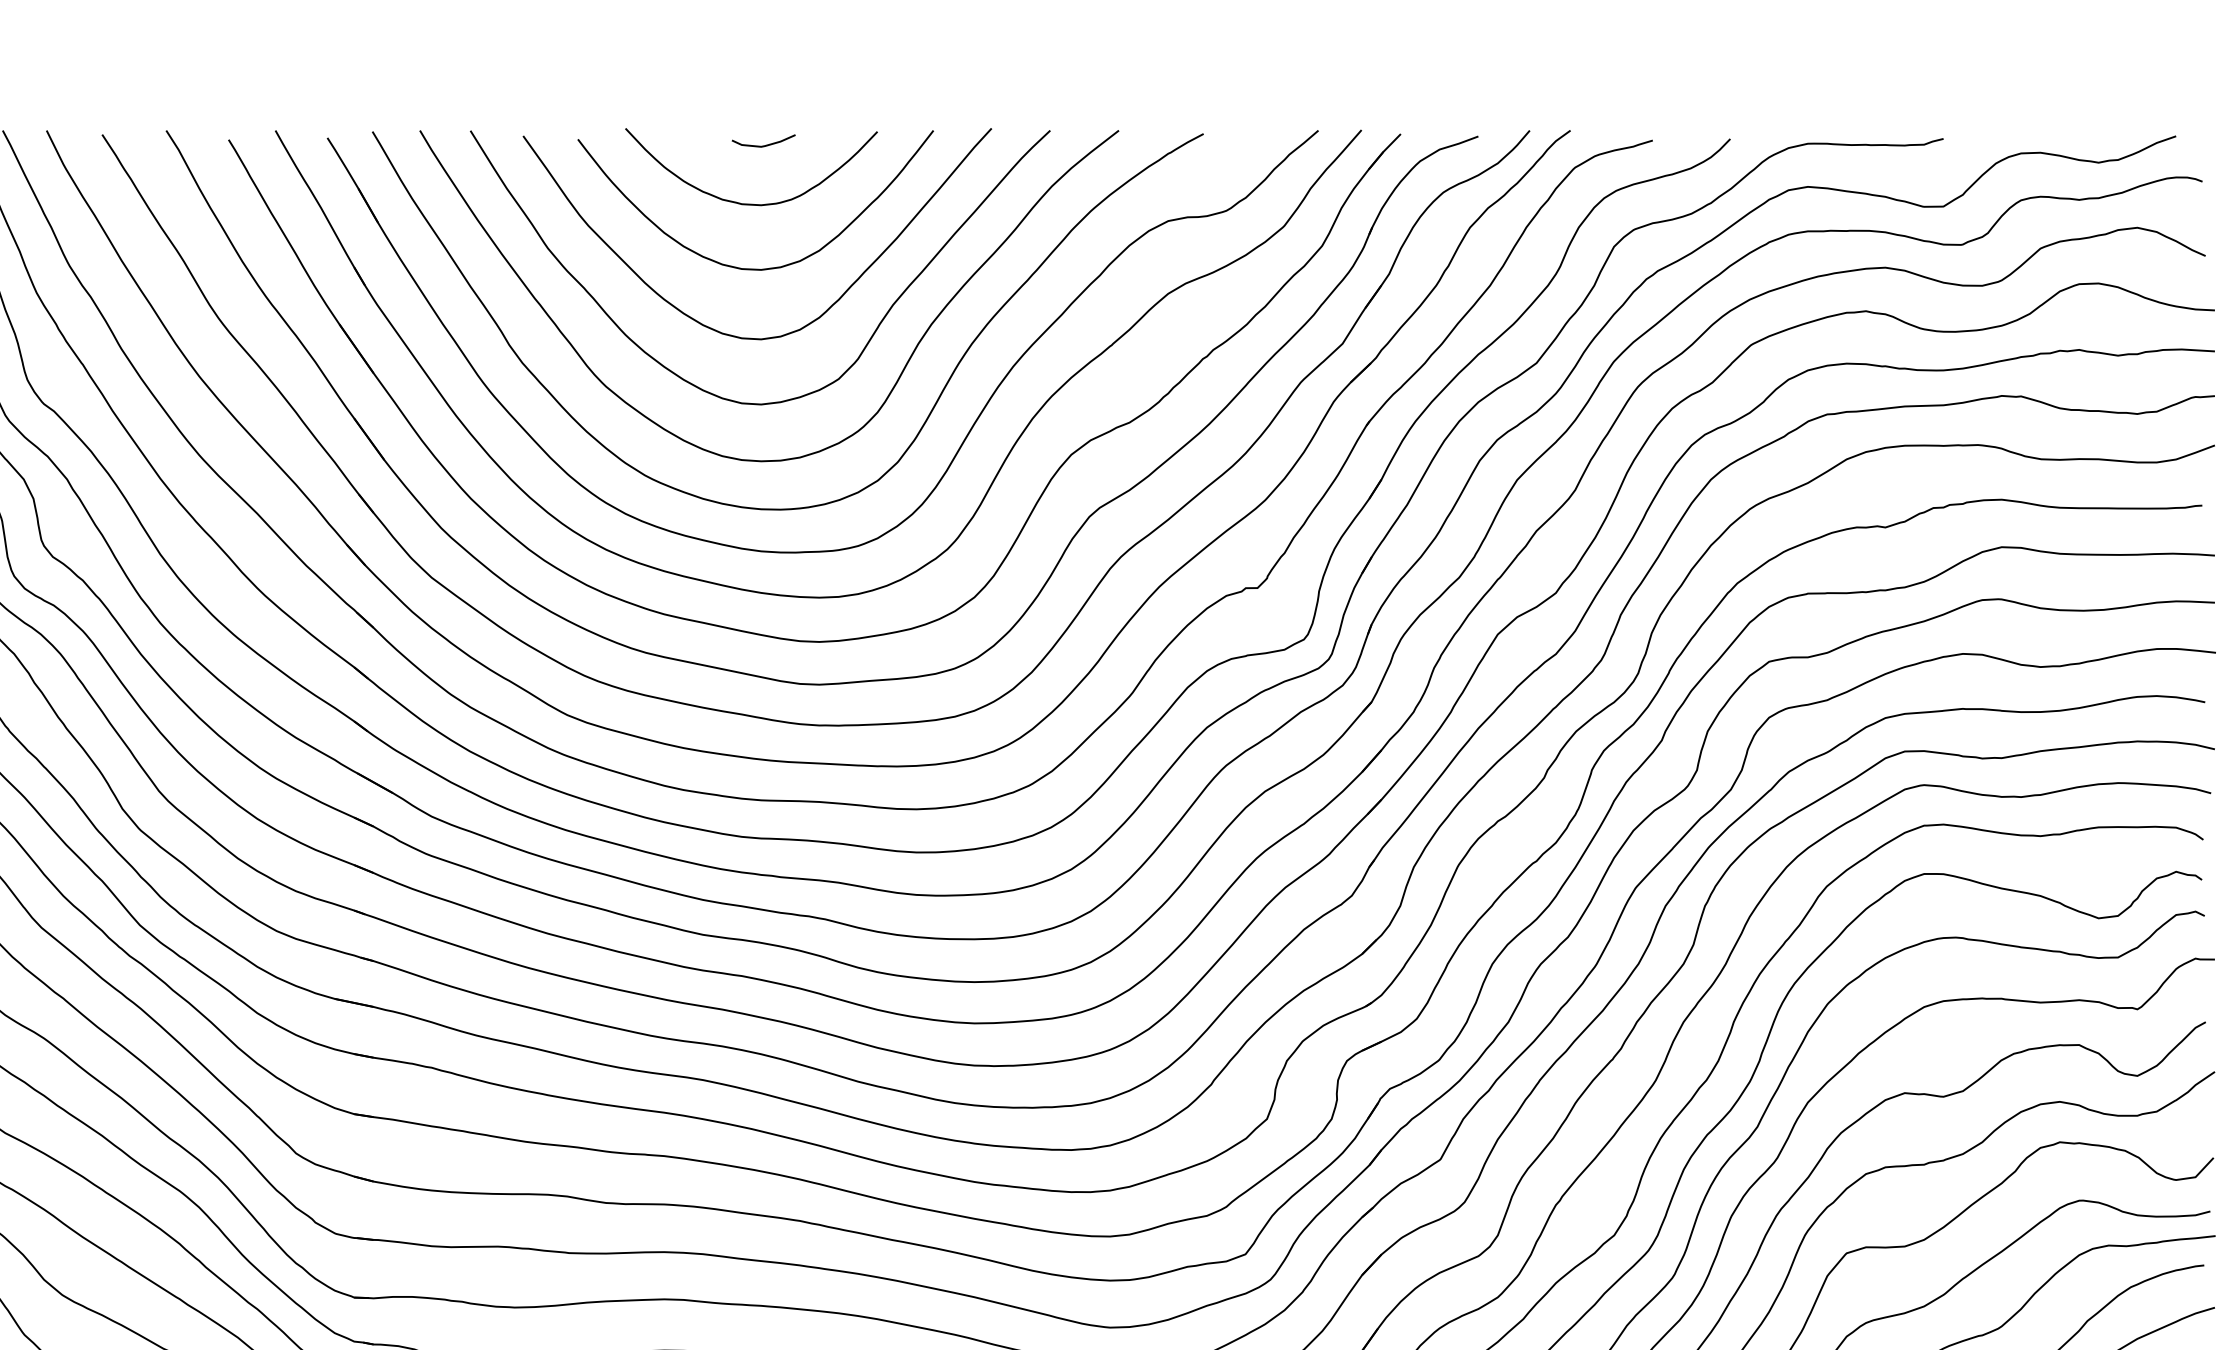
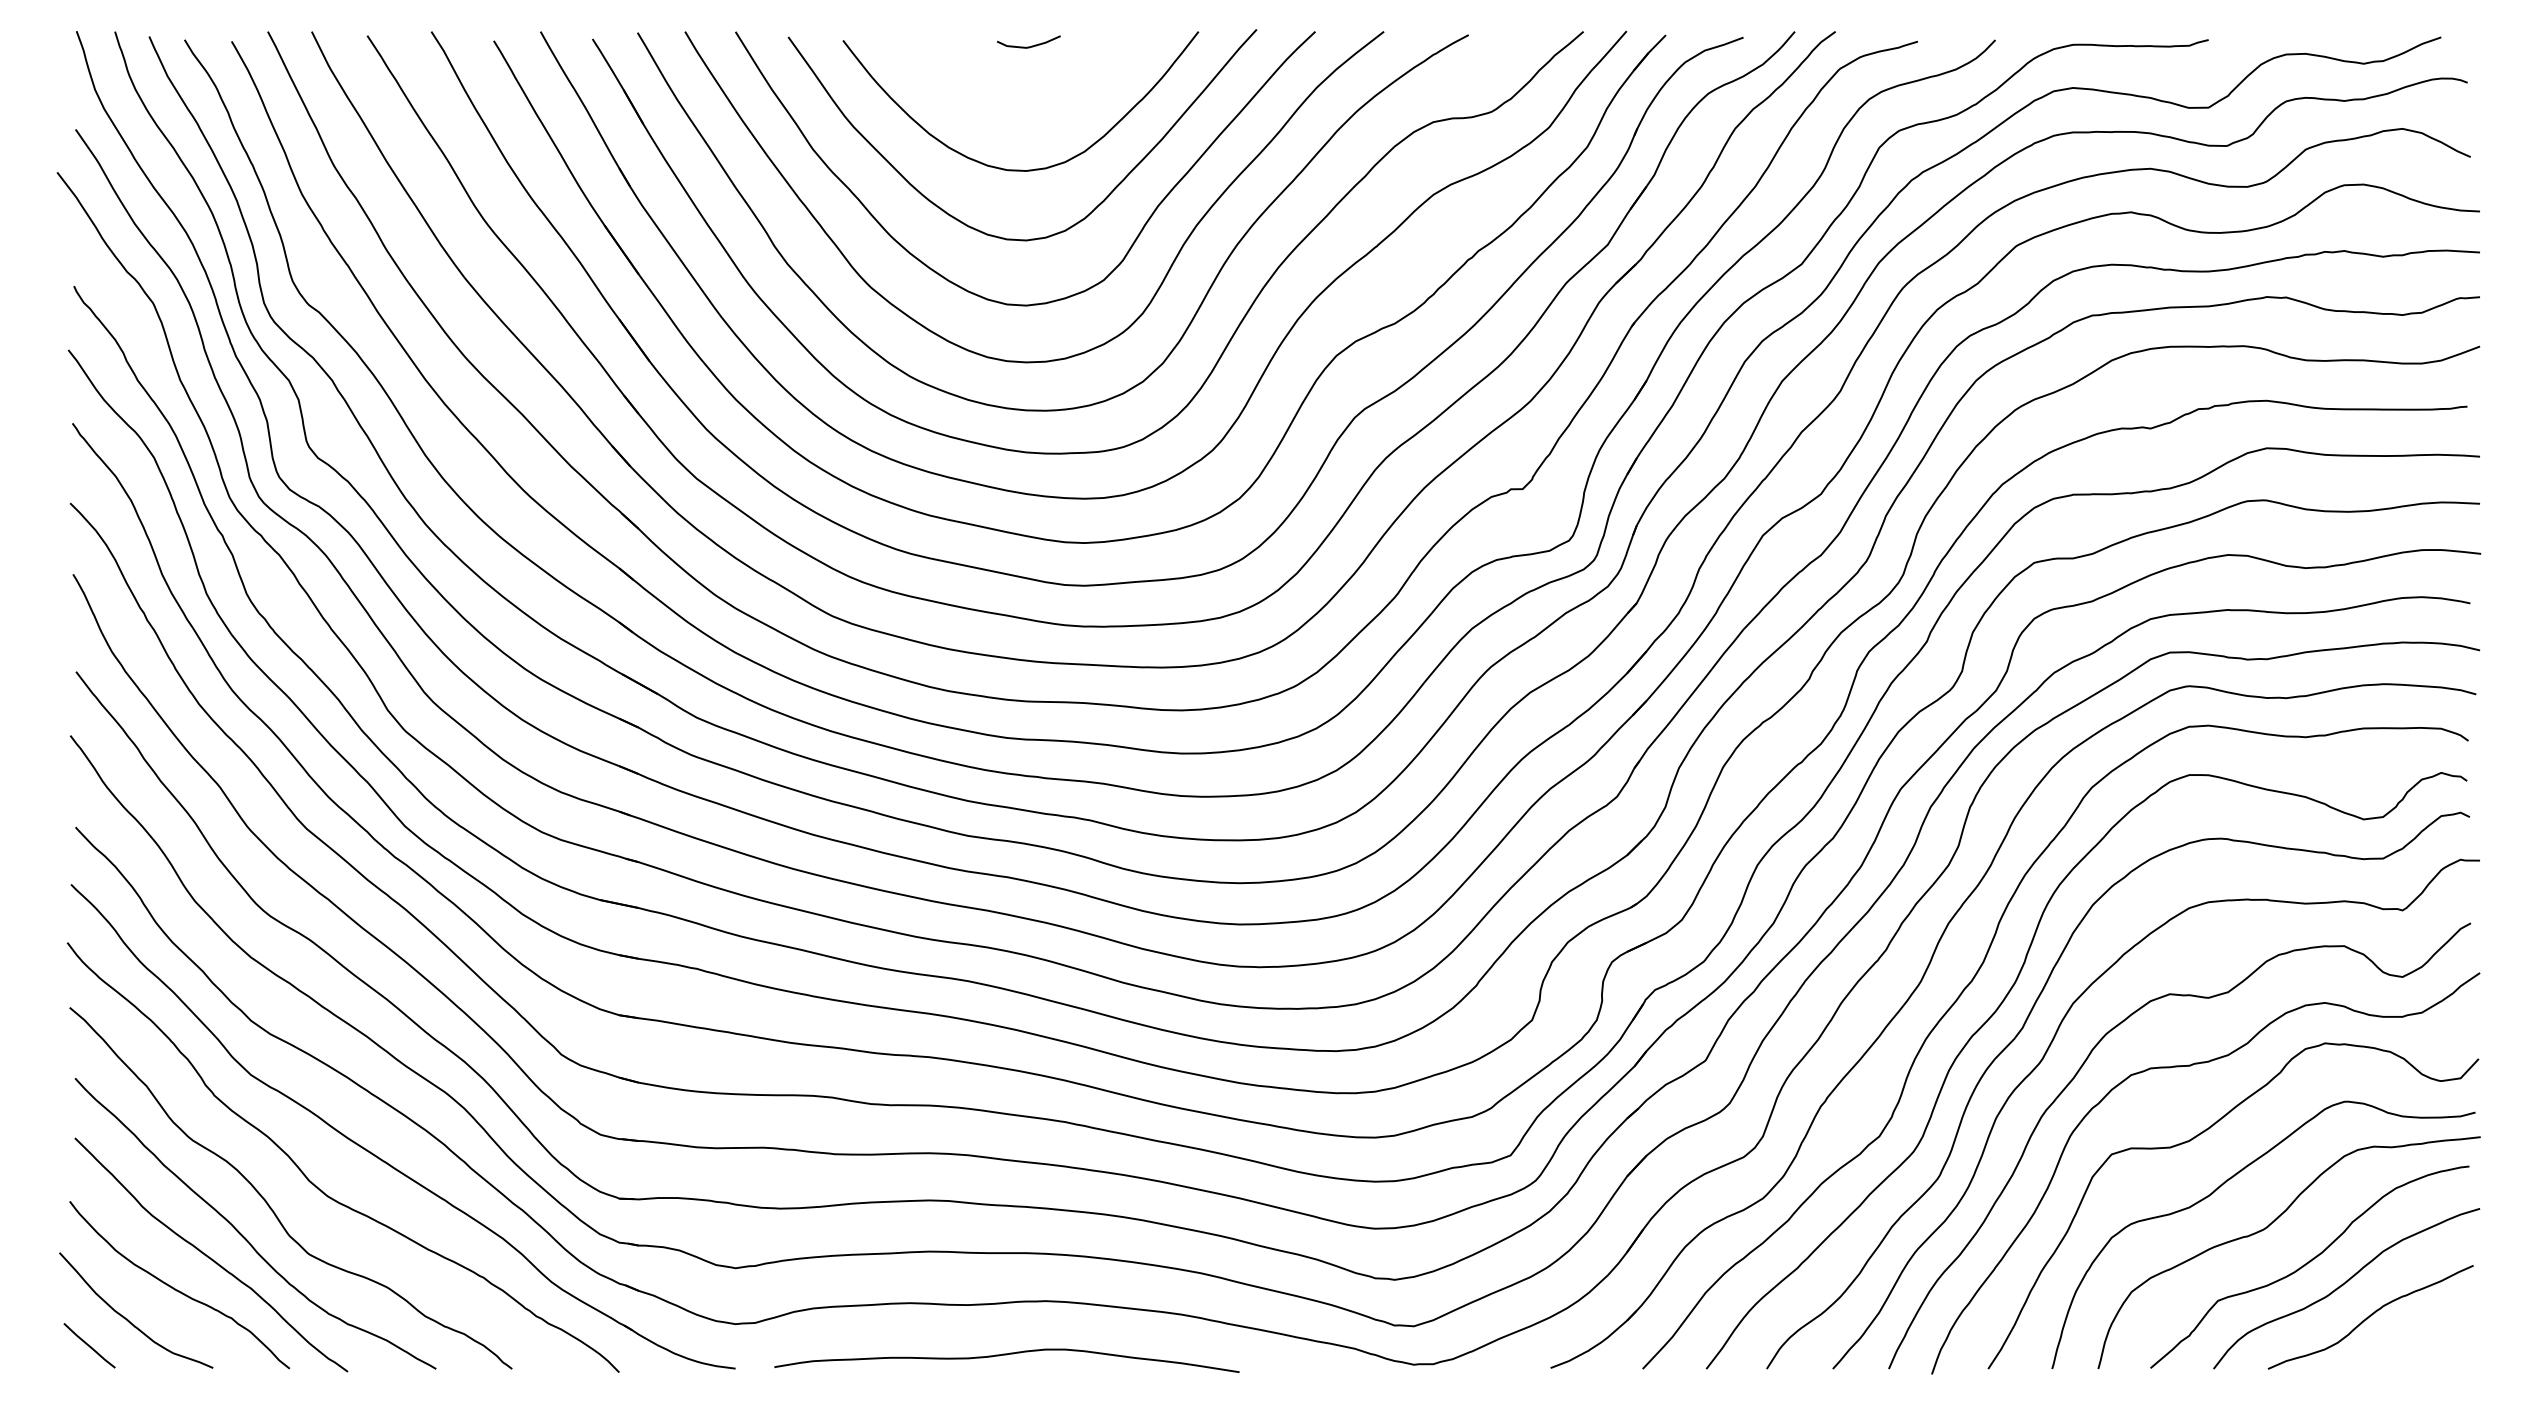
curve: (751, 203) -> (1016, 104), removed

